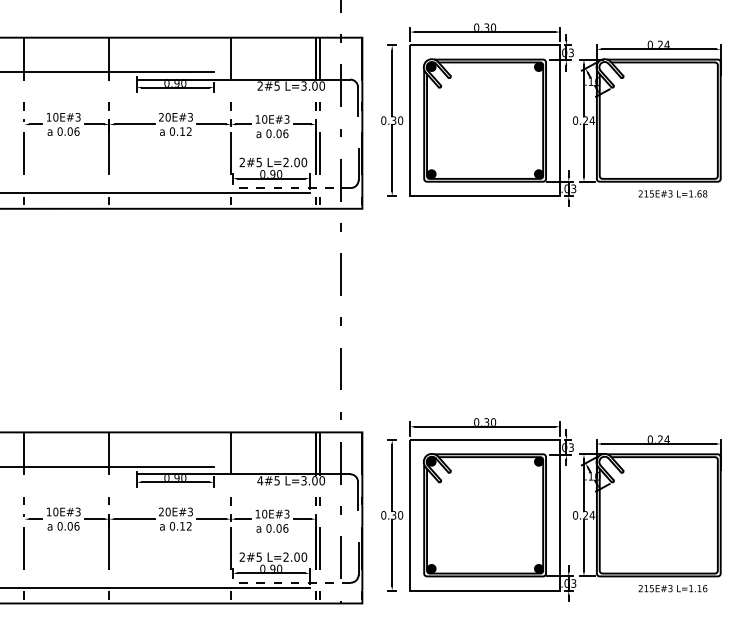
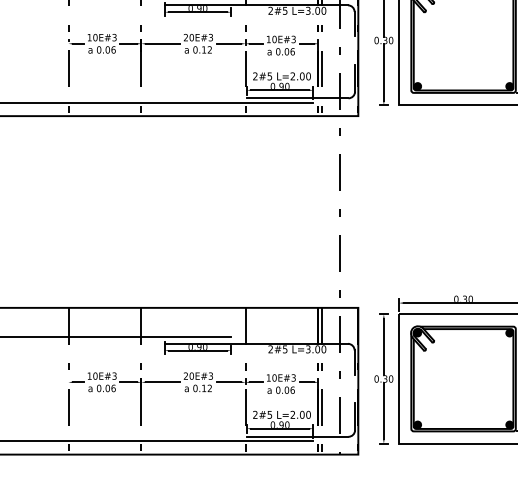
line: (291, 188) -> (297, 98), dashed -> solid
text: (260, 480) -> (270, 349), 4#5 -> 2#5
line: (291, 582) -> (297, 436), dashed -> solid

